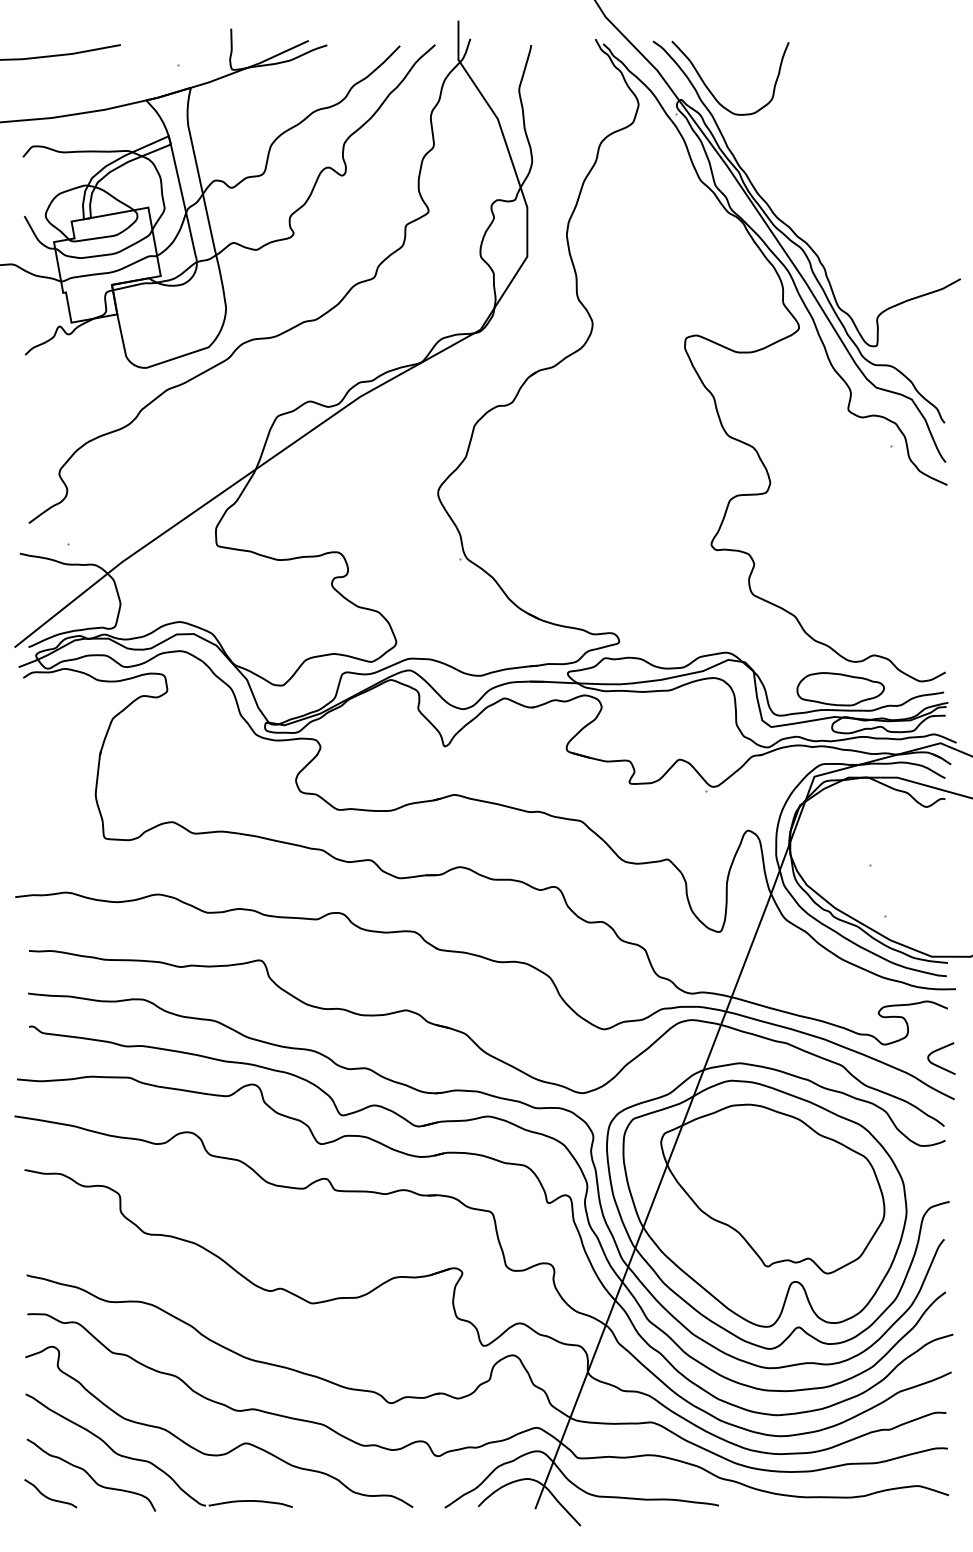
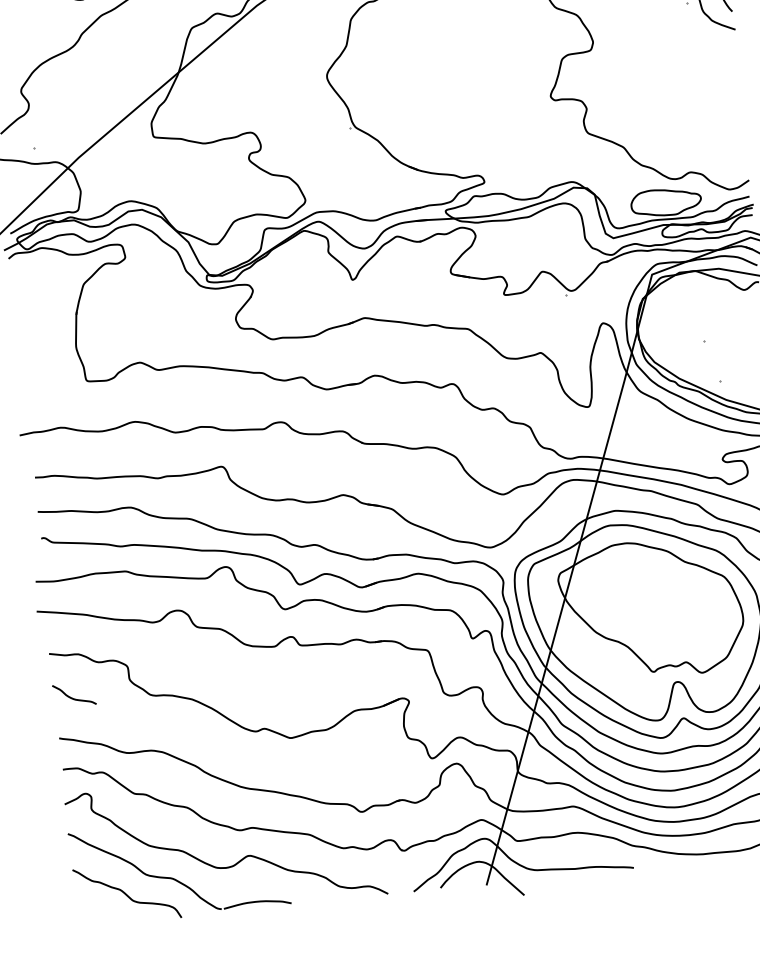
curve: (49, 1497) -> (73, 698), moved

